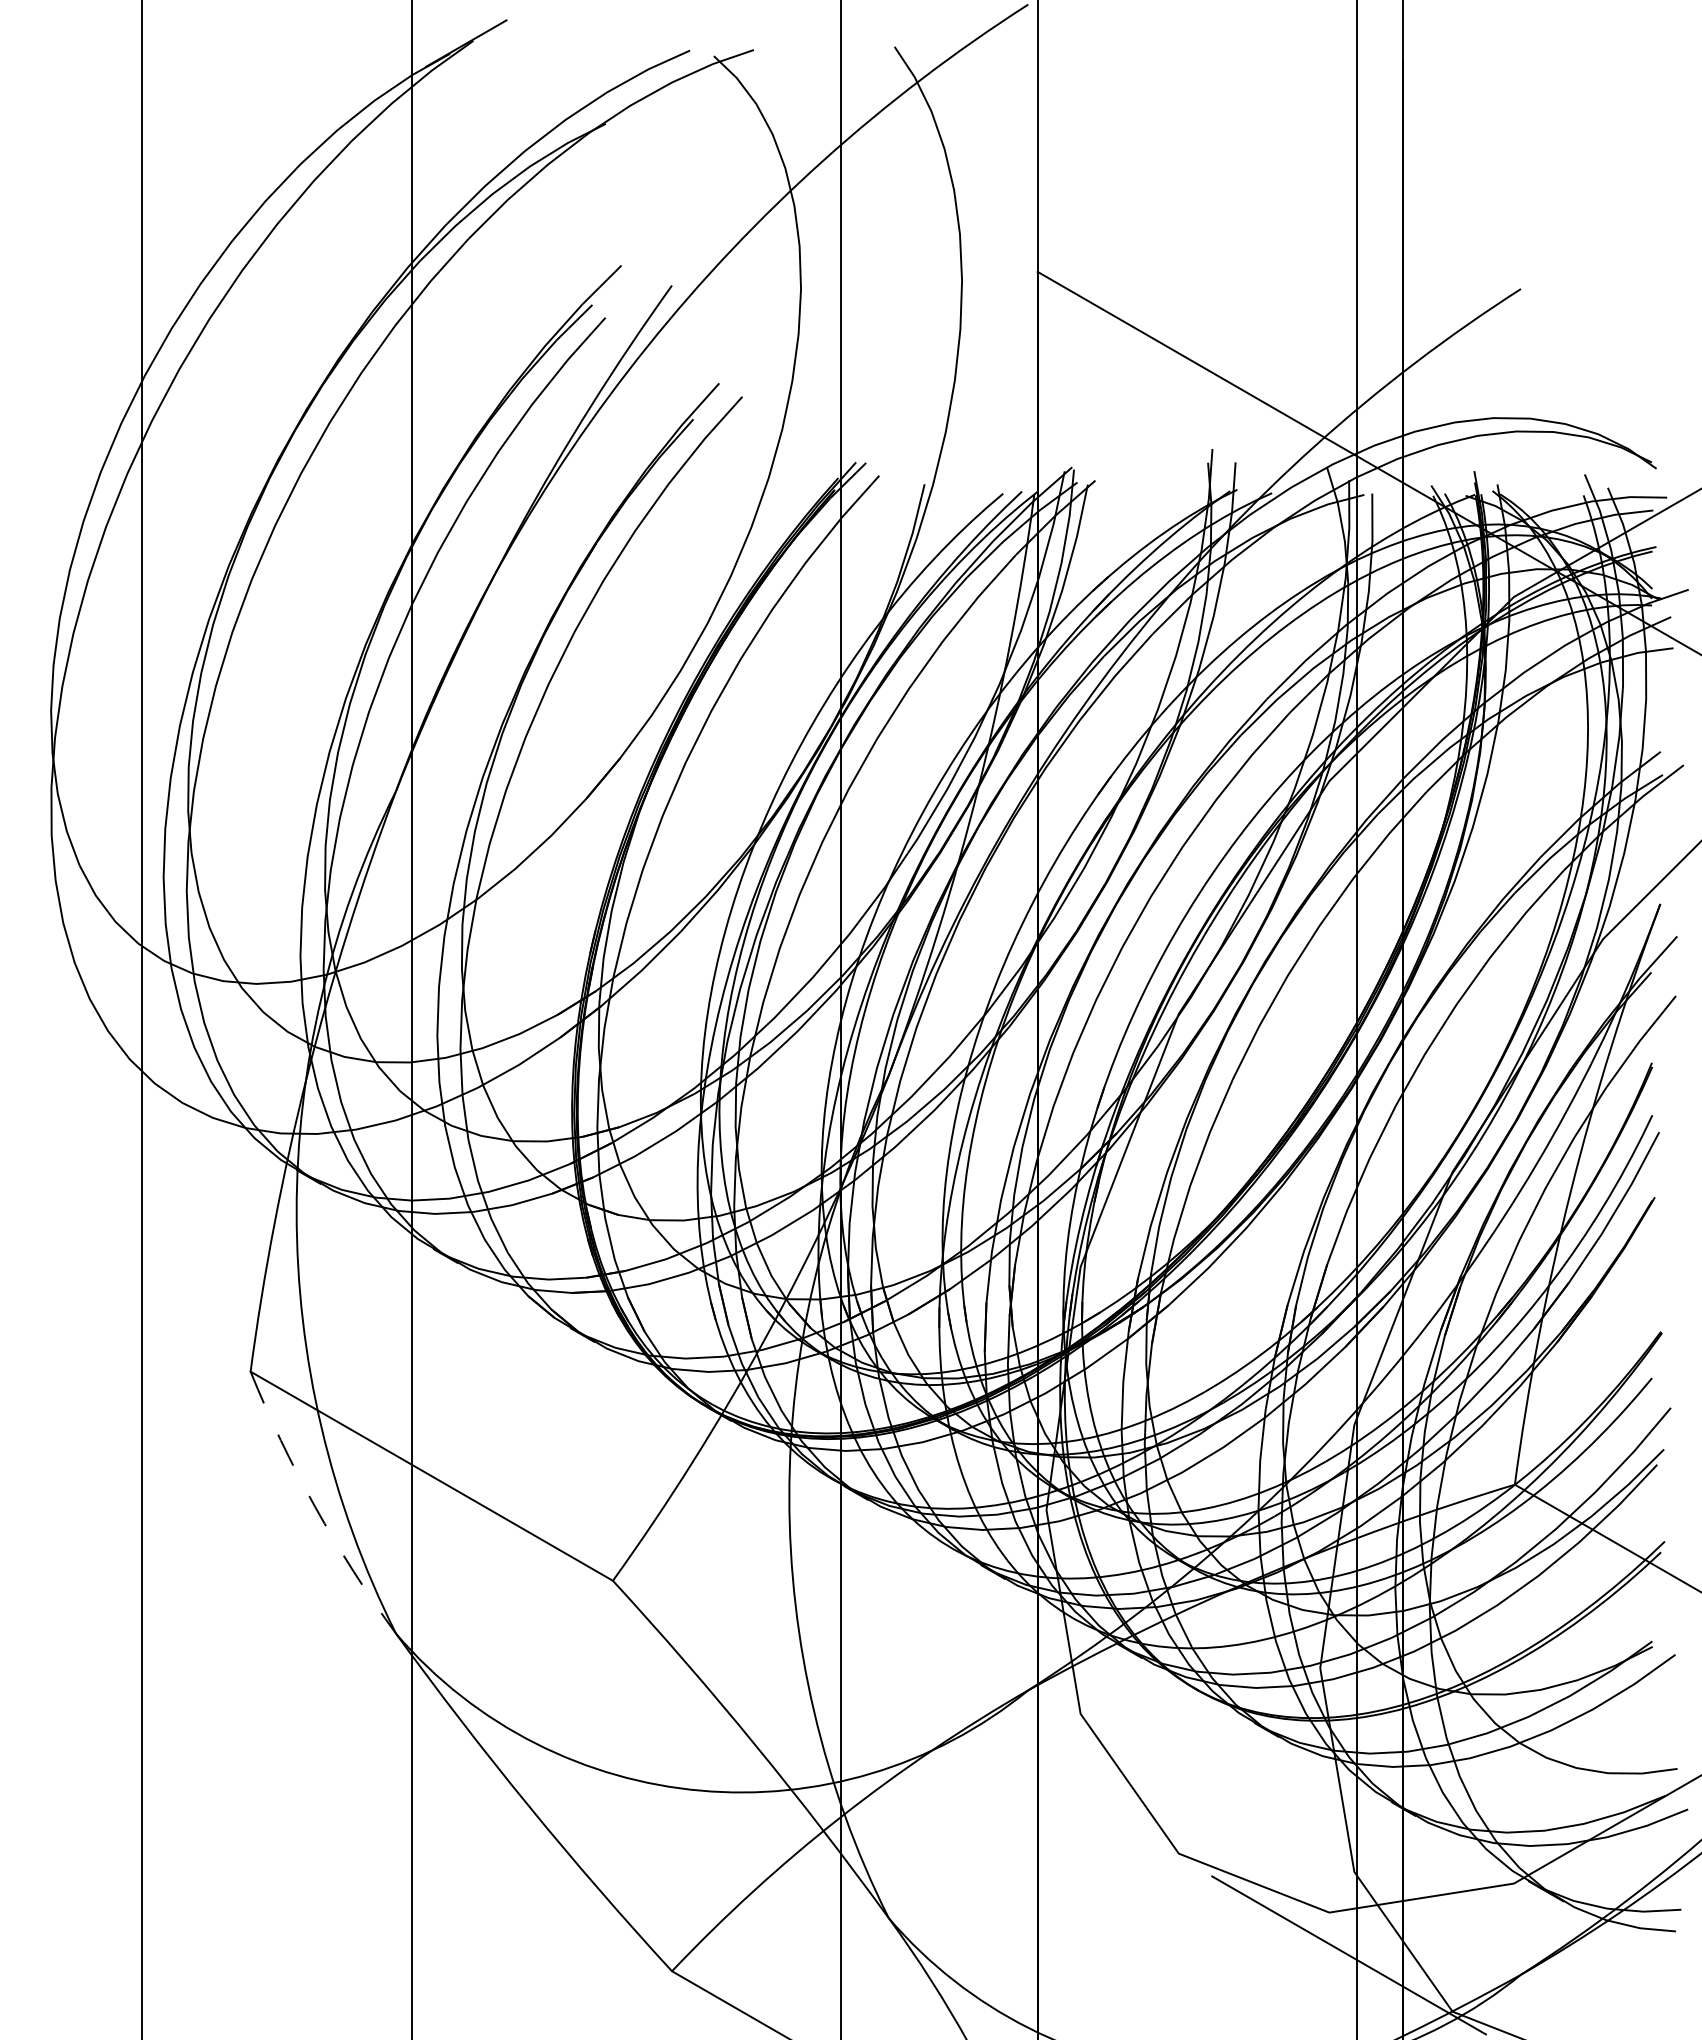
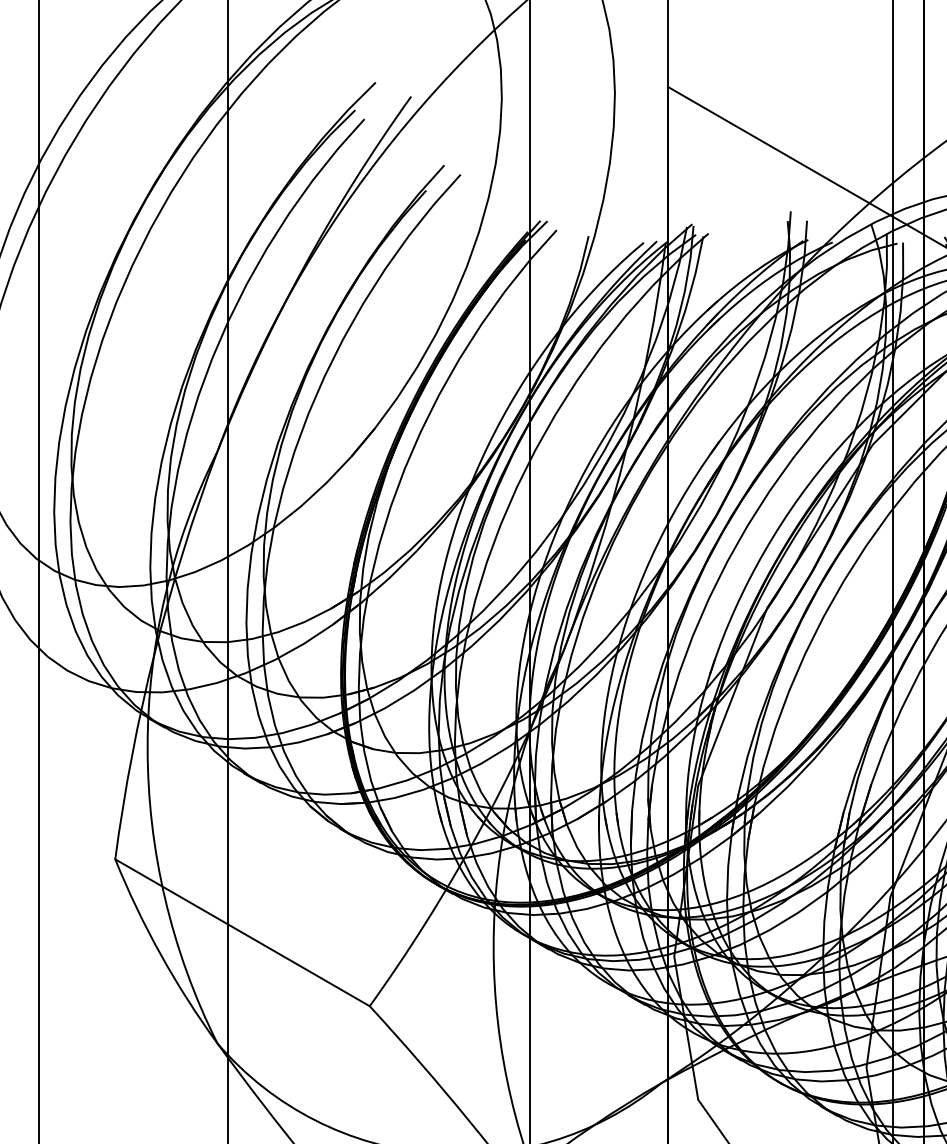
arc: (315, 1507) -> (160, 954), dashed -> solid

